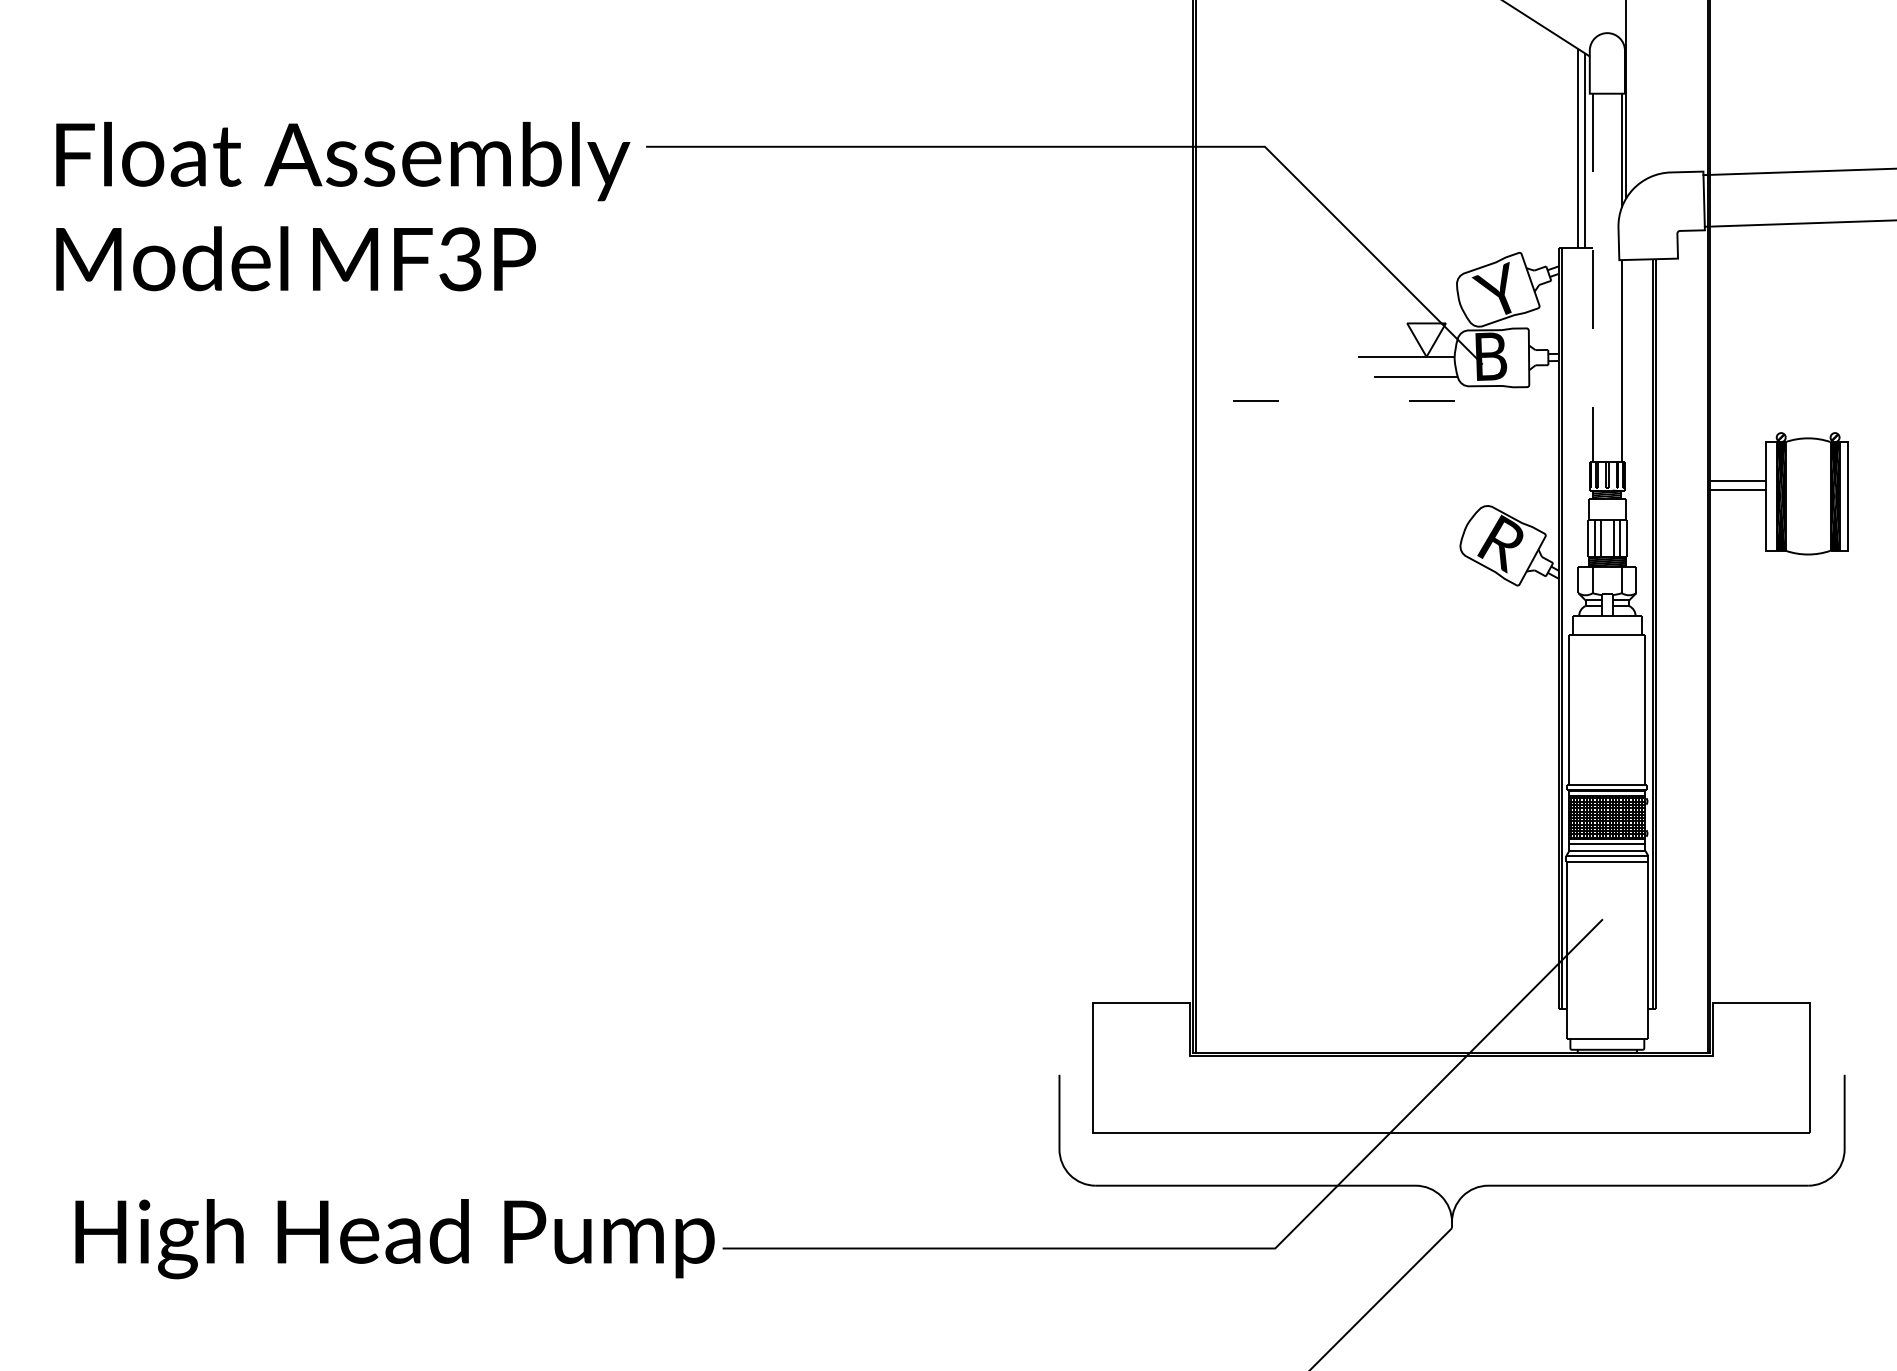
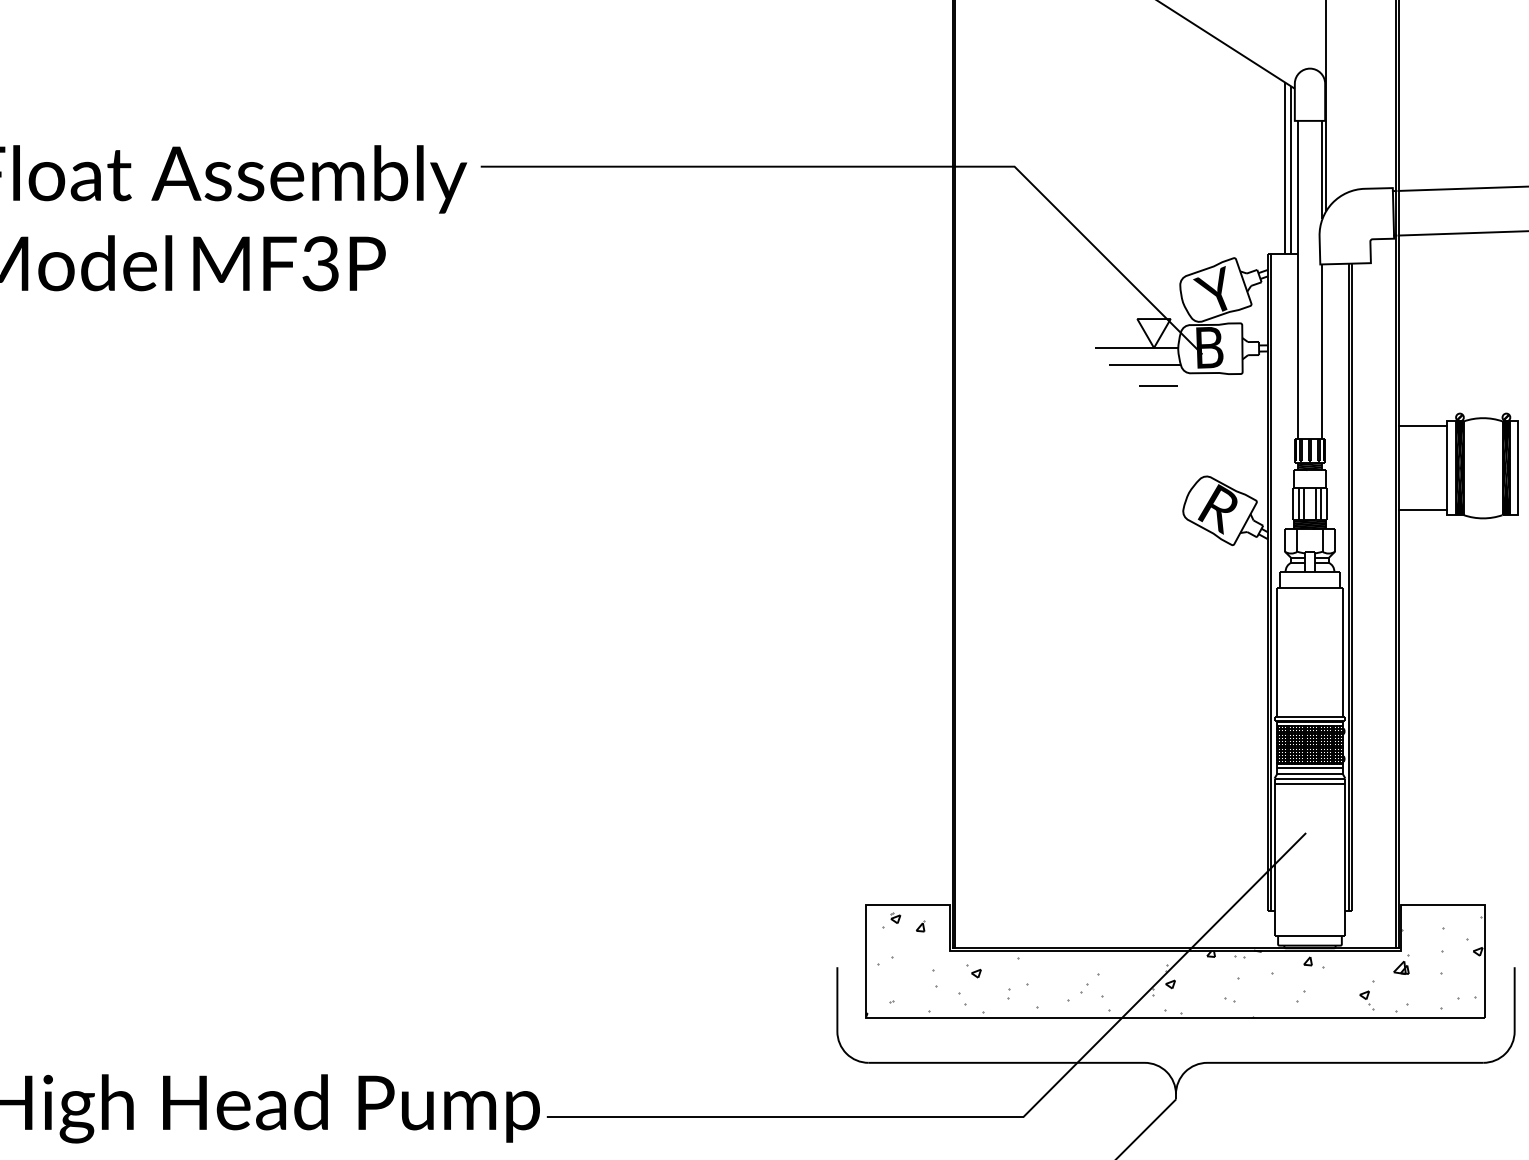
line: (1593, 278) -> (1298, 280), dashed -> solid
line: (1255, 400) -> (1006, 385), removed
line: (1737, 481) -> (1422, 510), moved
line: (1737, 489) -> (1422, 426), moved
hatch: (1450, 1071) -> (1174, 964), added

